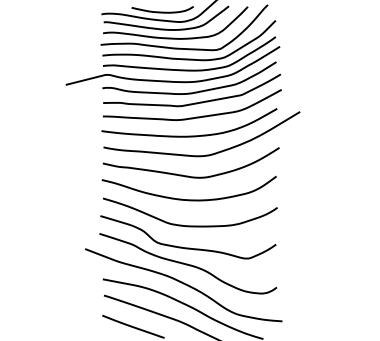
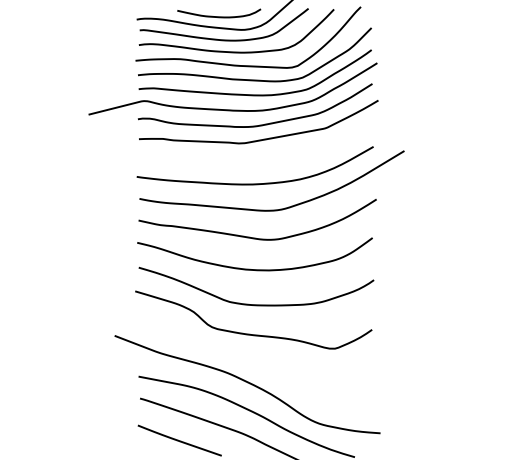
curve: (196, 116) -> (264, 157), removed
curve: (187, 263) -> (252, 355), removed

